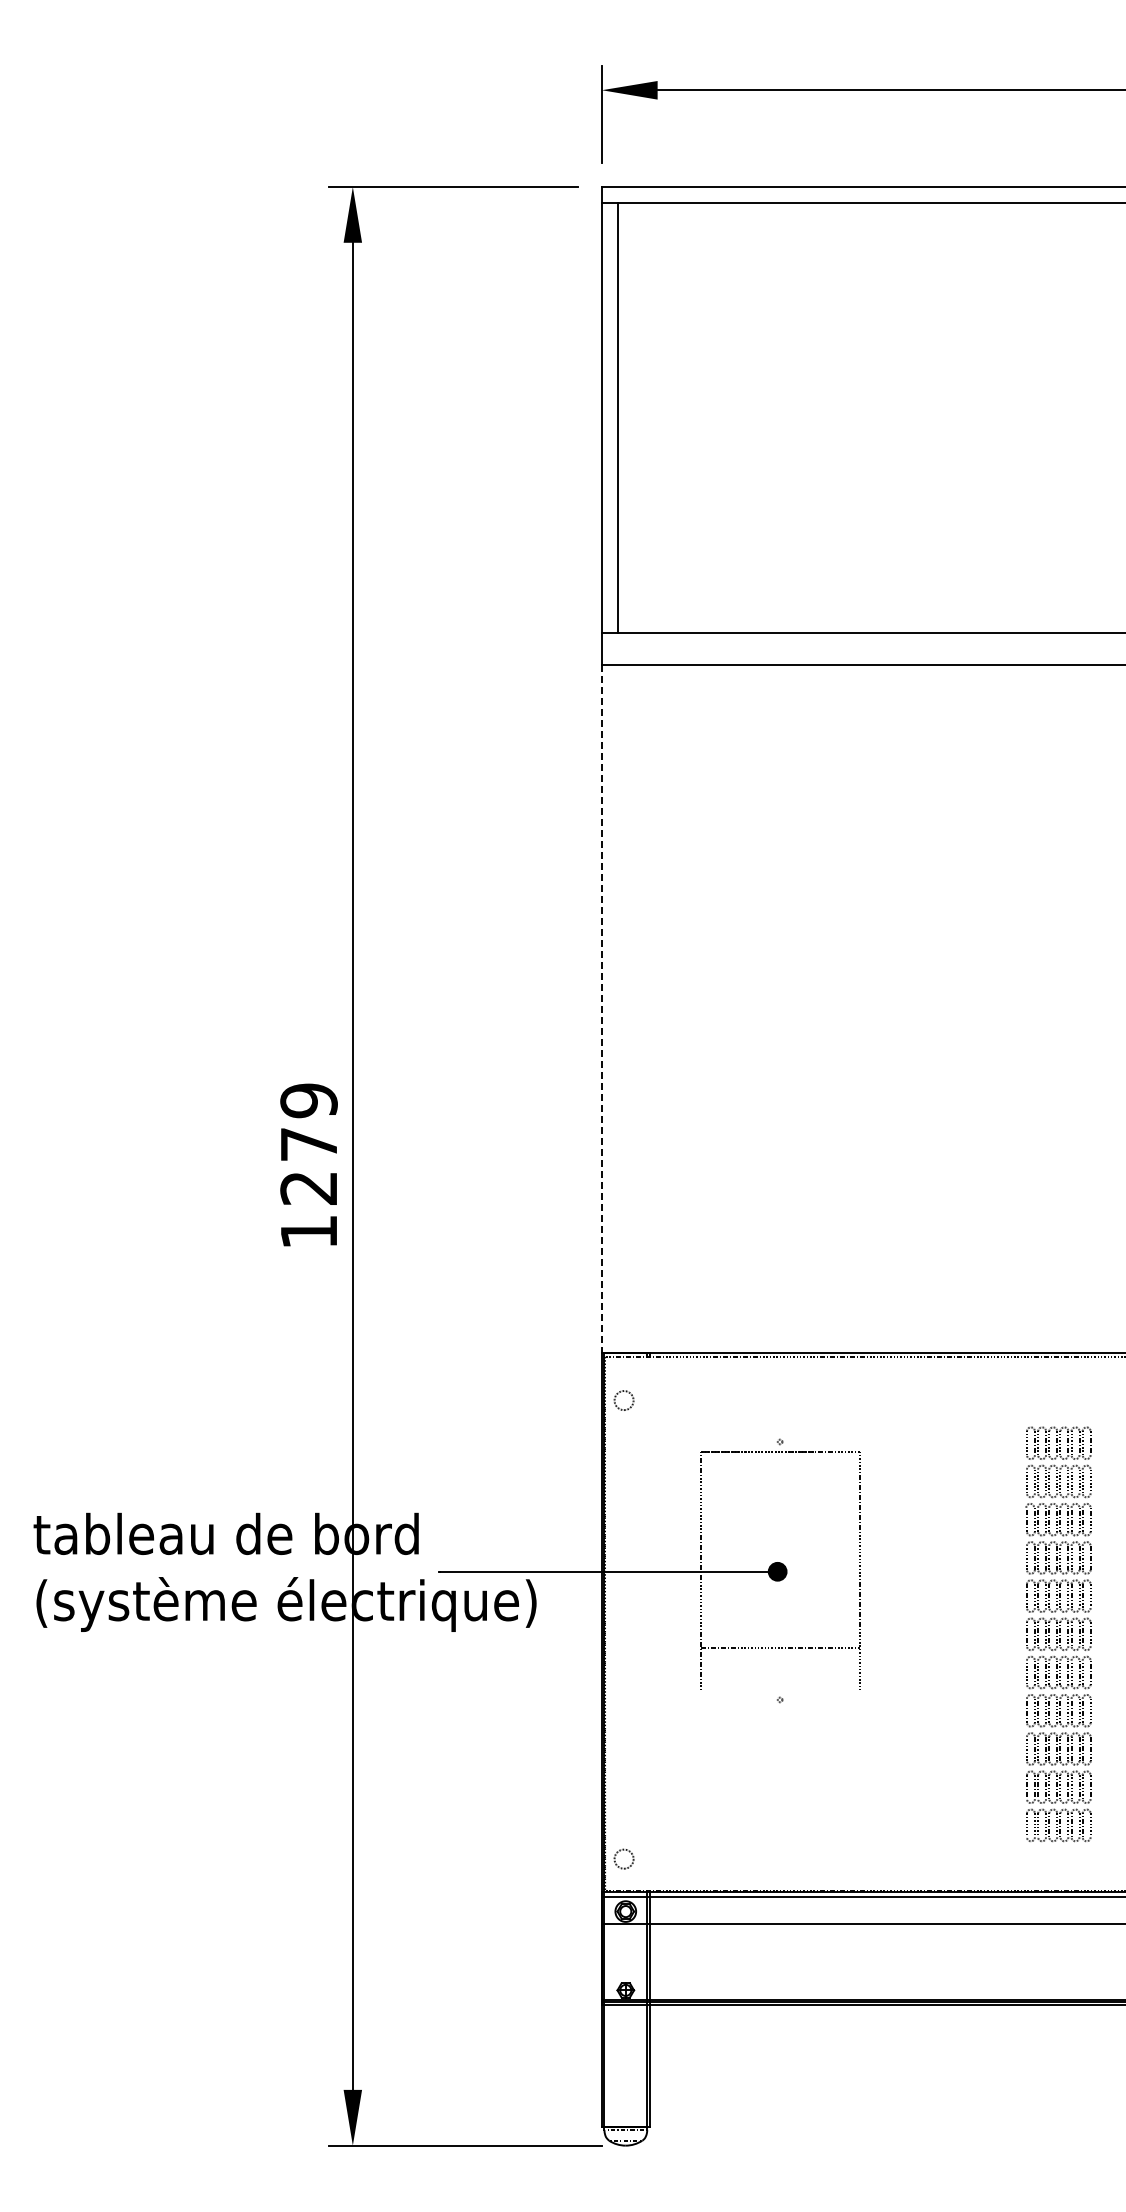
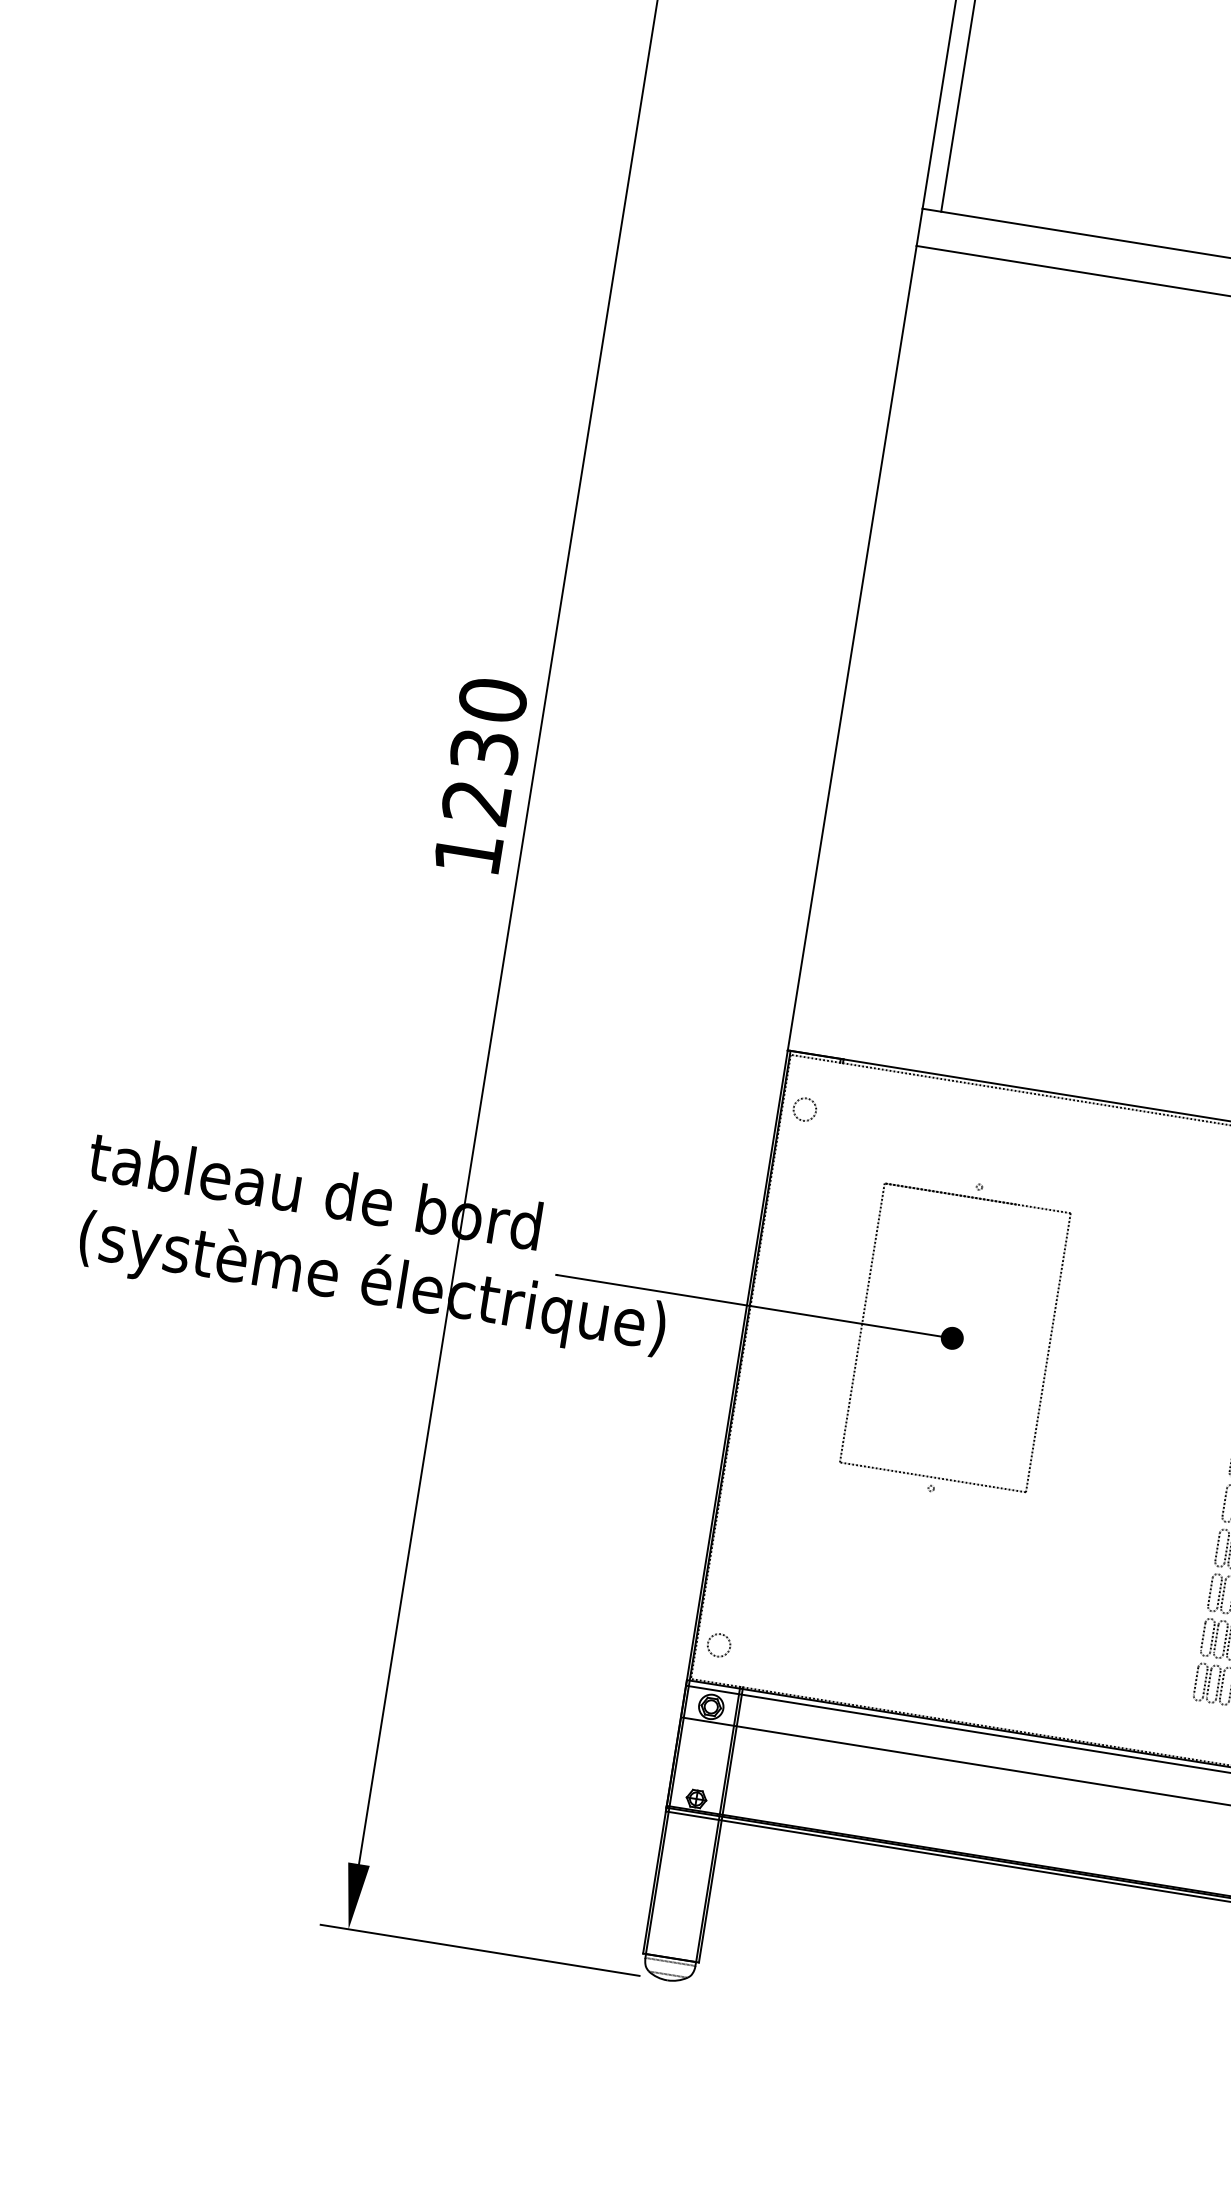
line: (601, 1009) -> (851, 648), dashed -> solid
text: (308, 1122) -> (488, 725), 1279 -> 1230
line: (779, 1648) -> (932, 1477), moved

